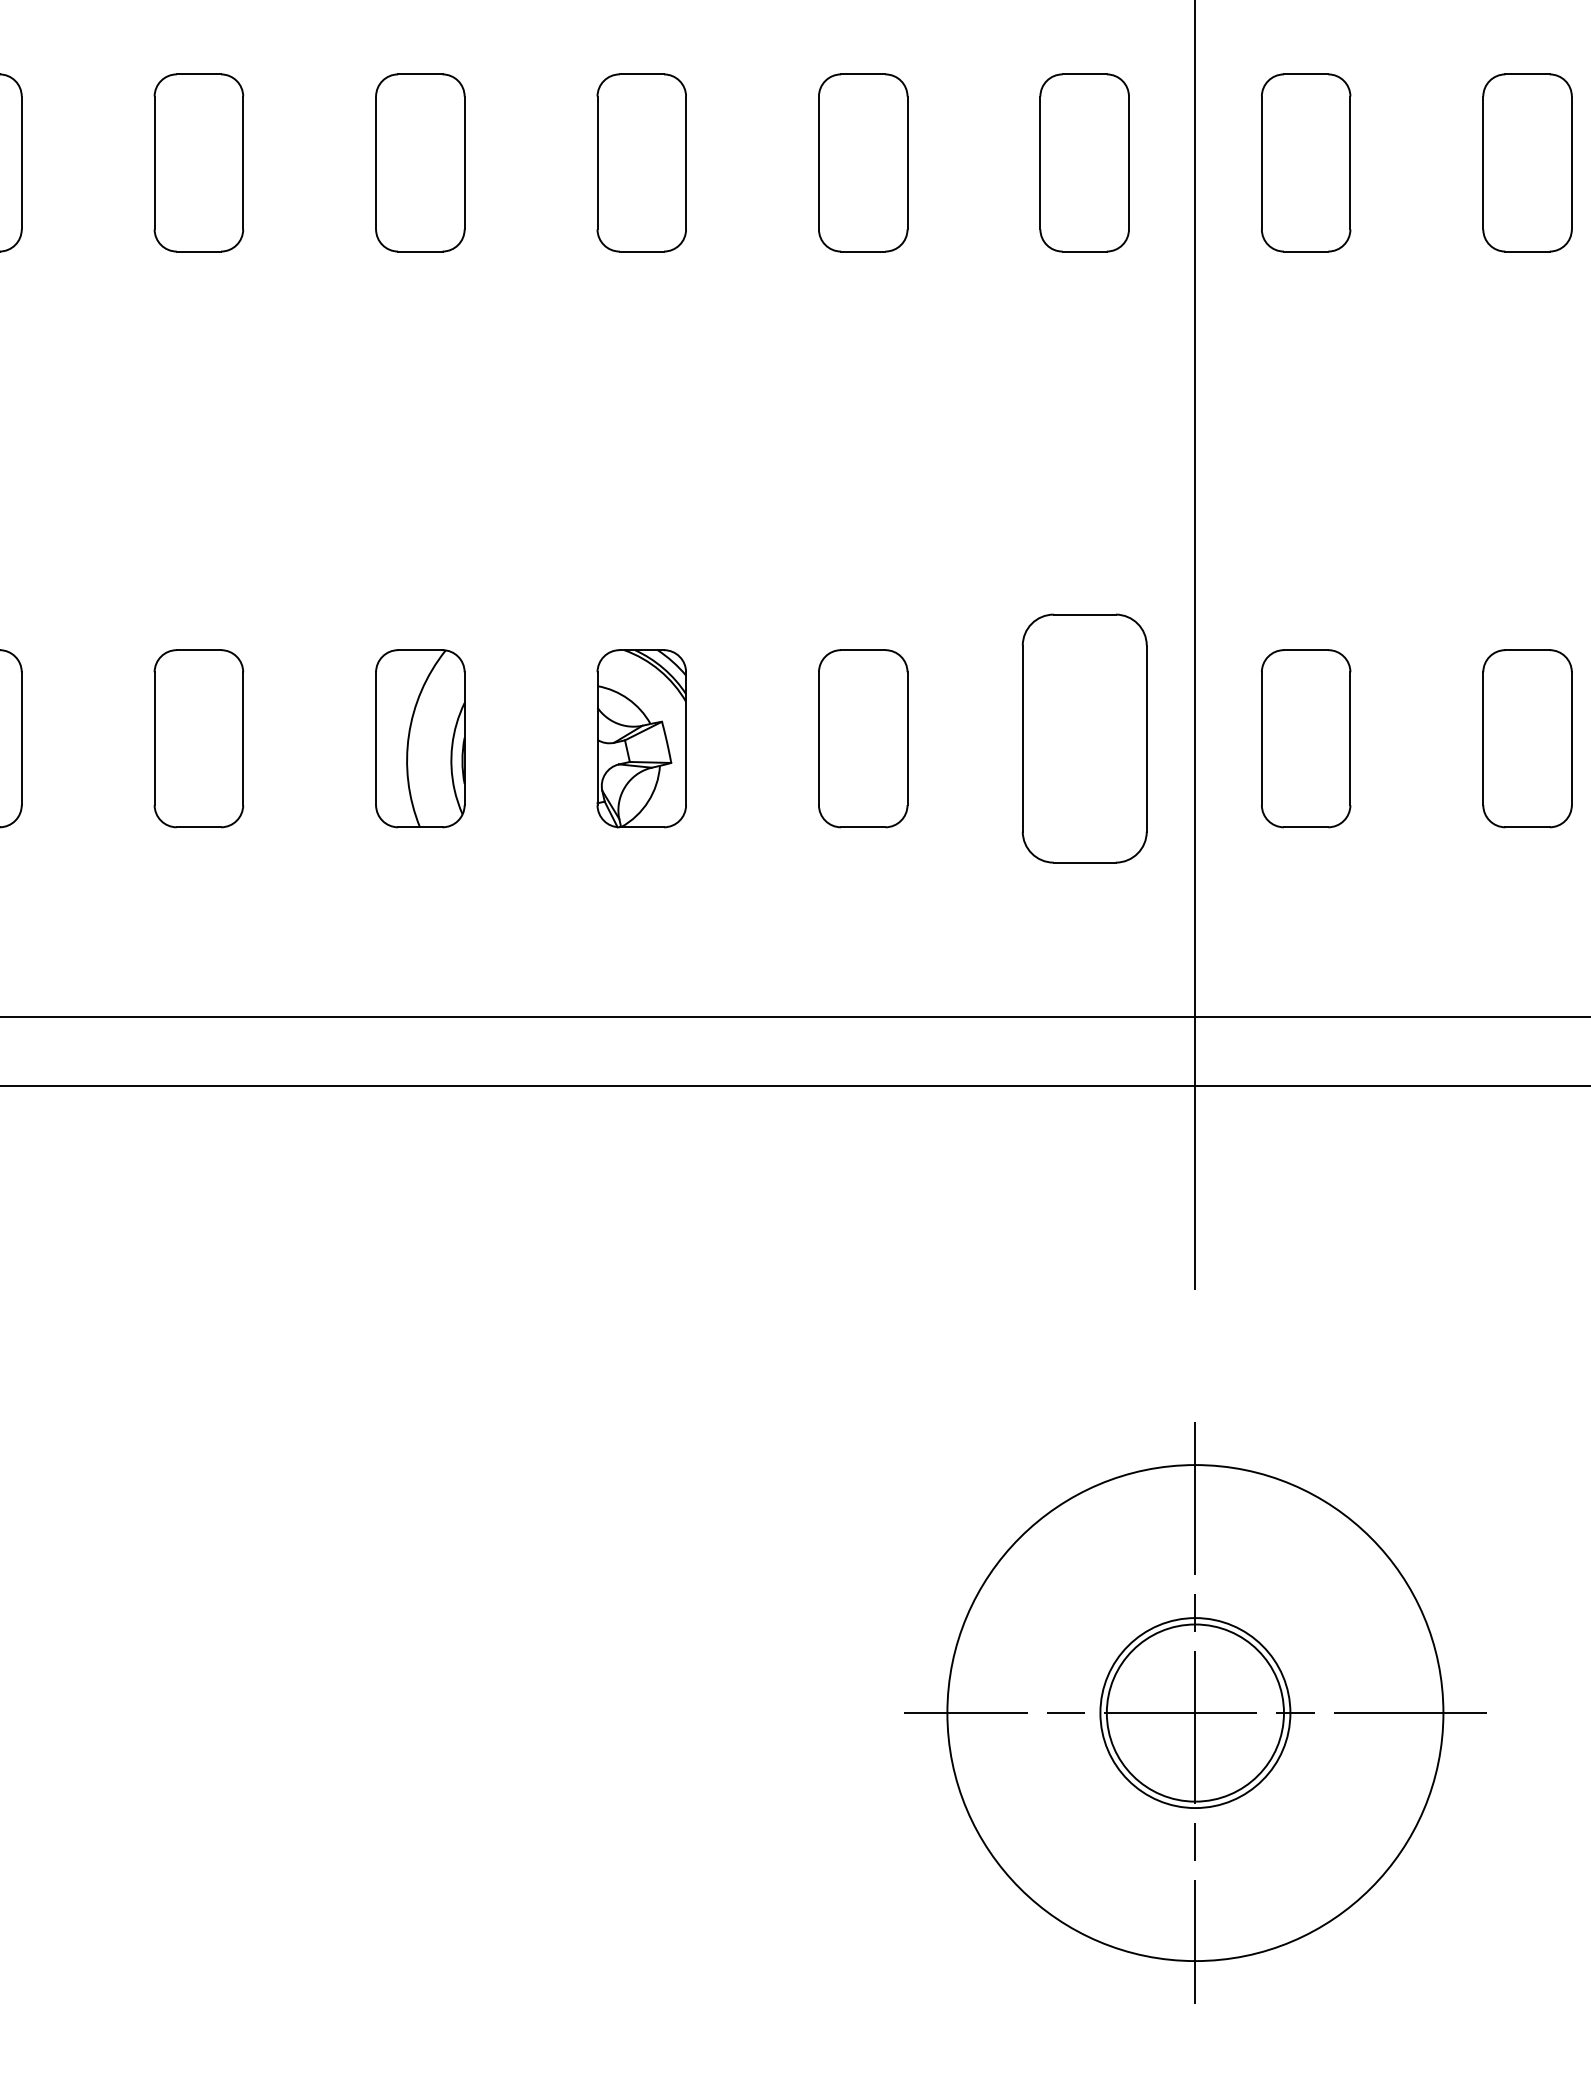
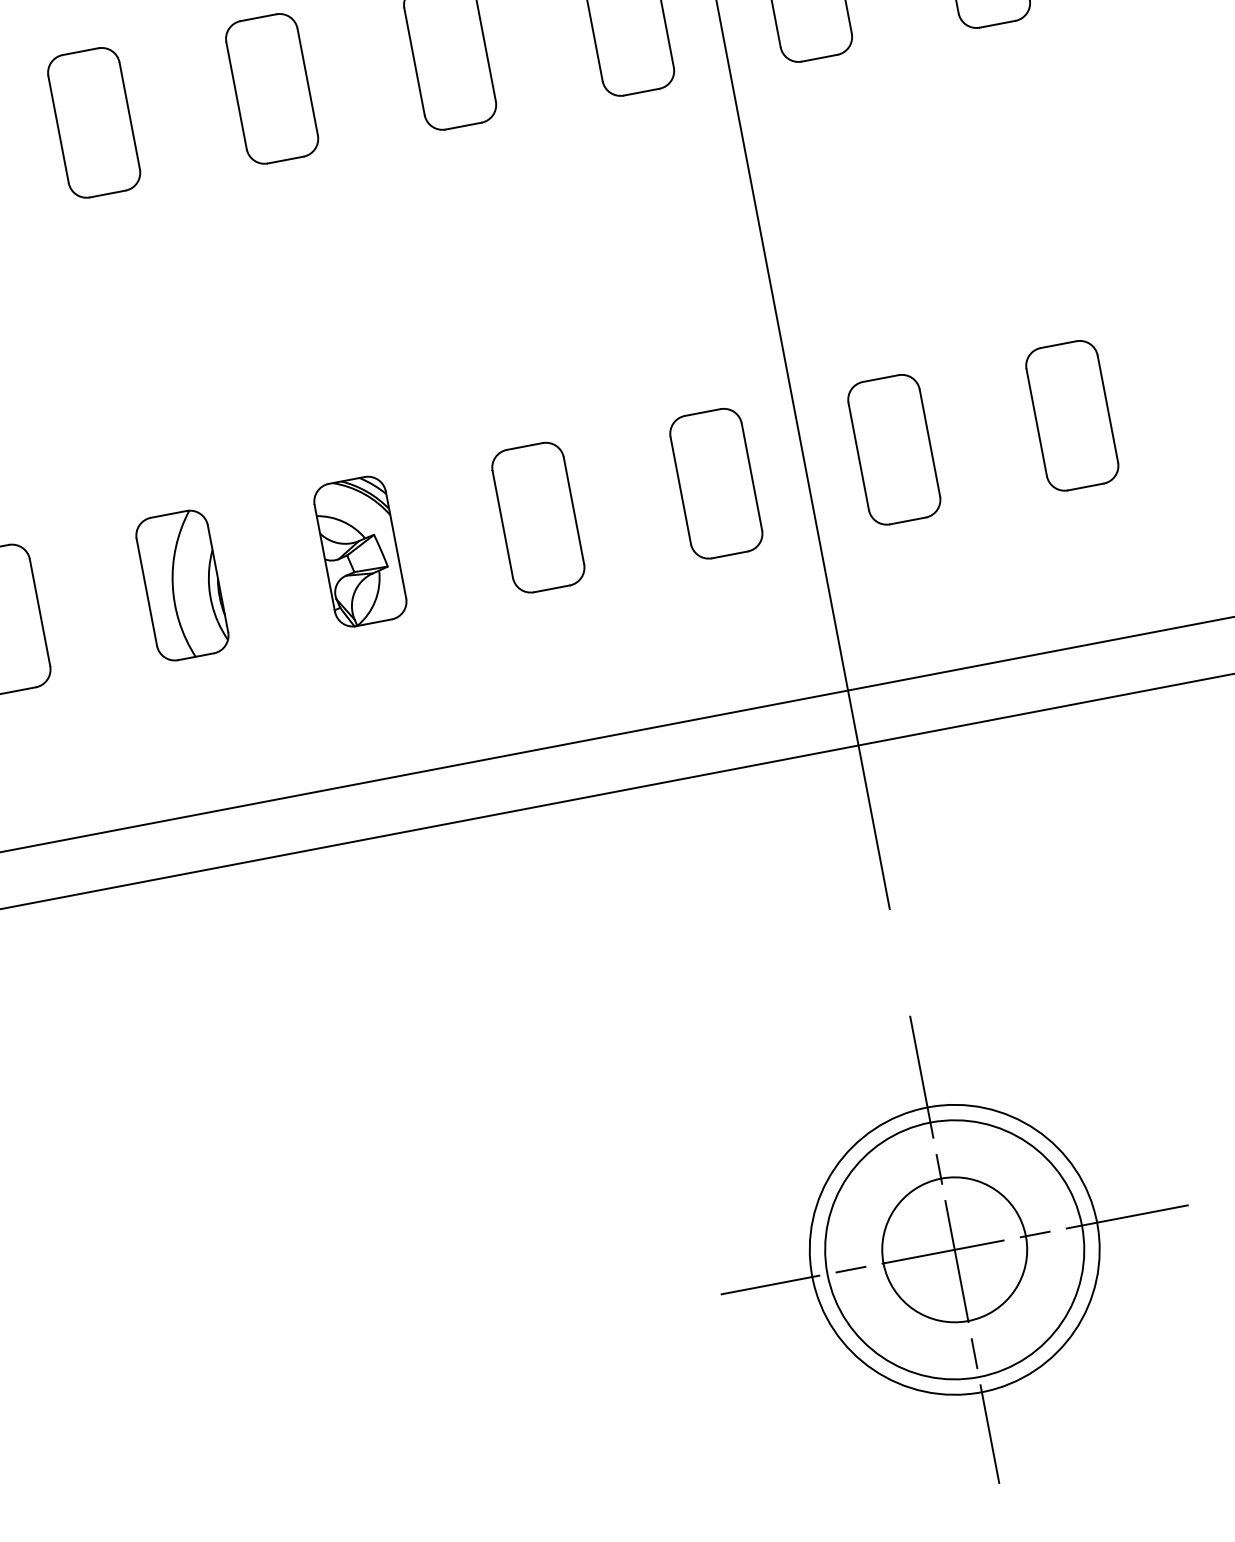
part: (1084, 738) -> (716, 483), size x0.71
circle: (1195, 1712) -> (954, 1249), size x0.71
circle: (1195, 1712) -> (954, 1249), size x1.67

